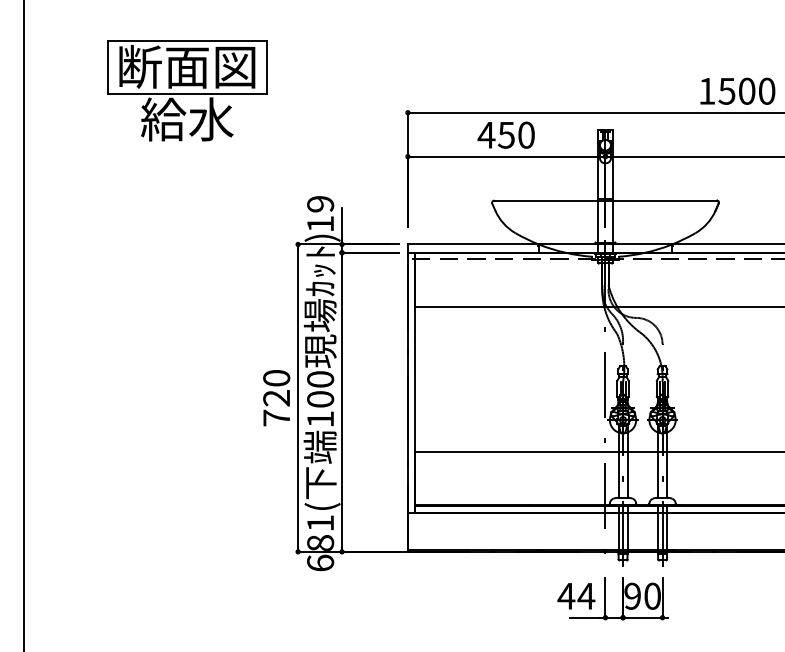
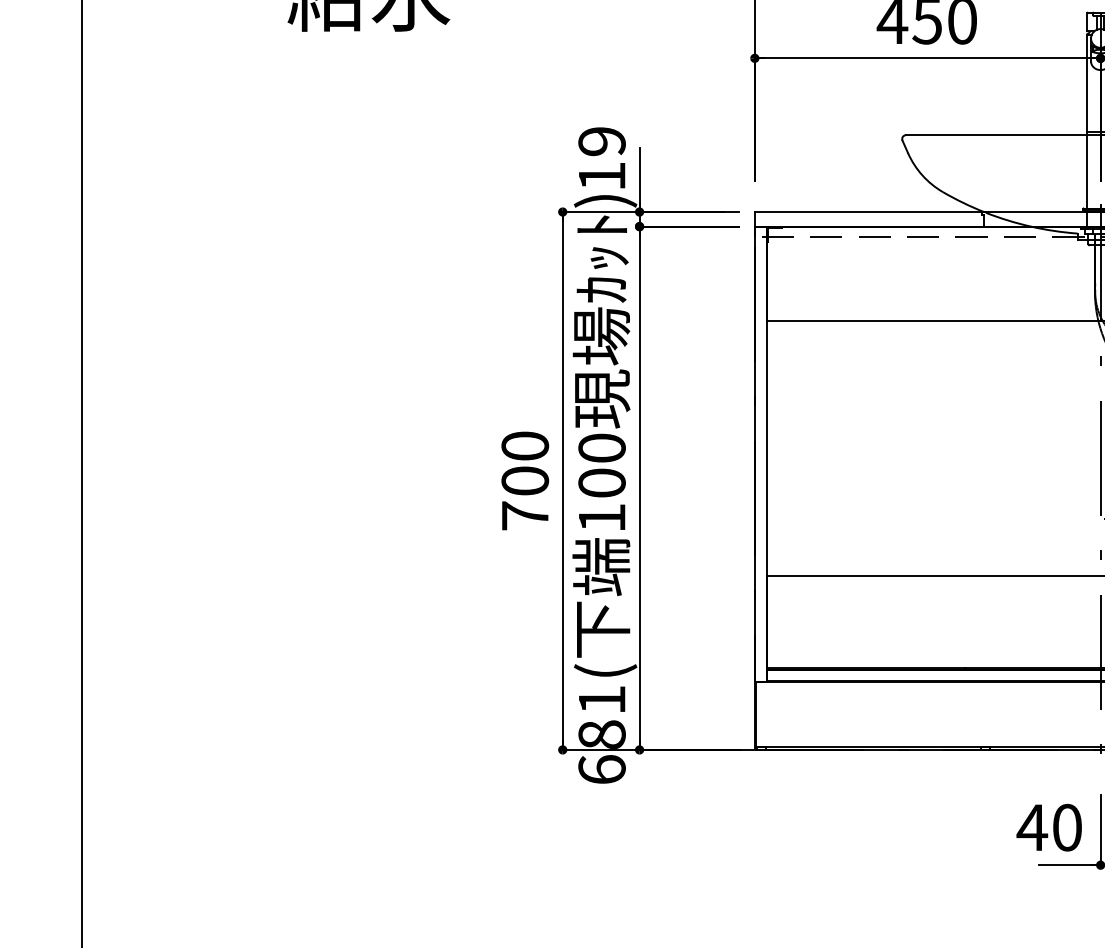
text: (276, 398) -> (524, 481), 720 -> 700
text: (586, 595) -> (1067, 826), 44 -> 40

